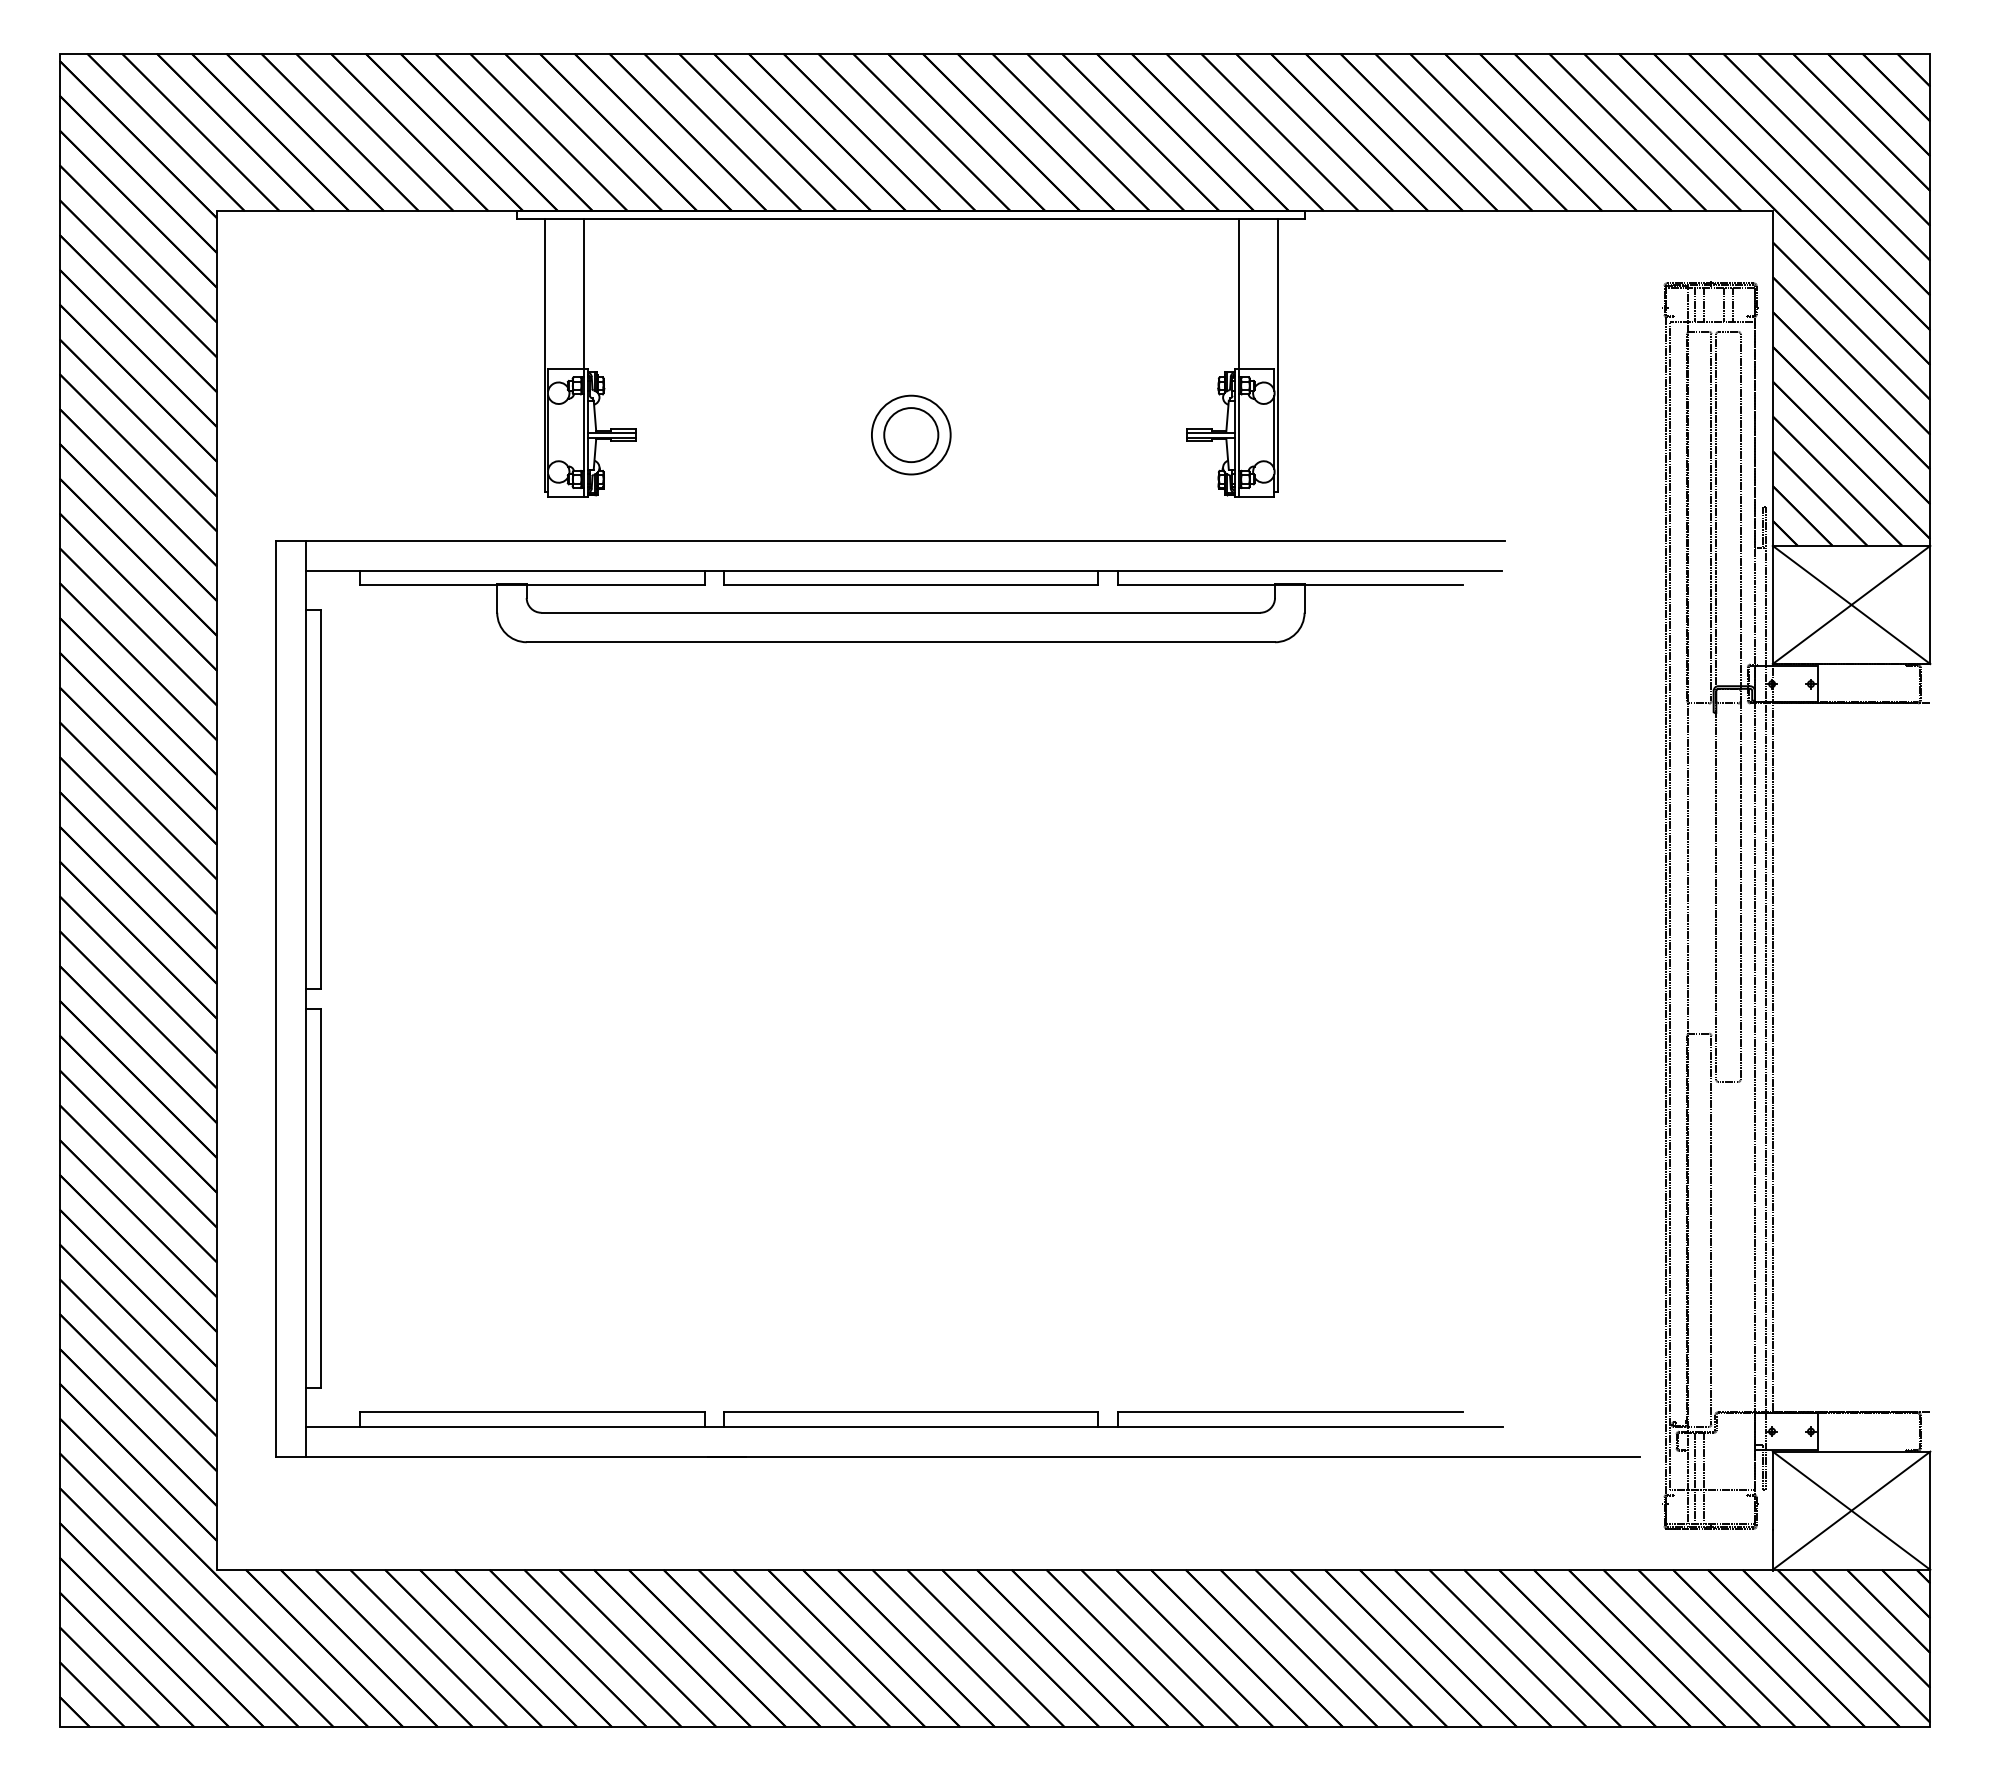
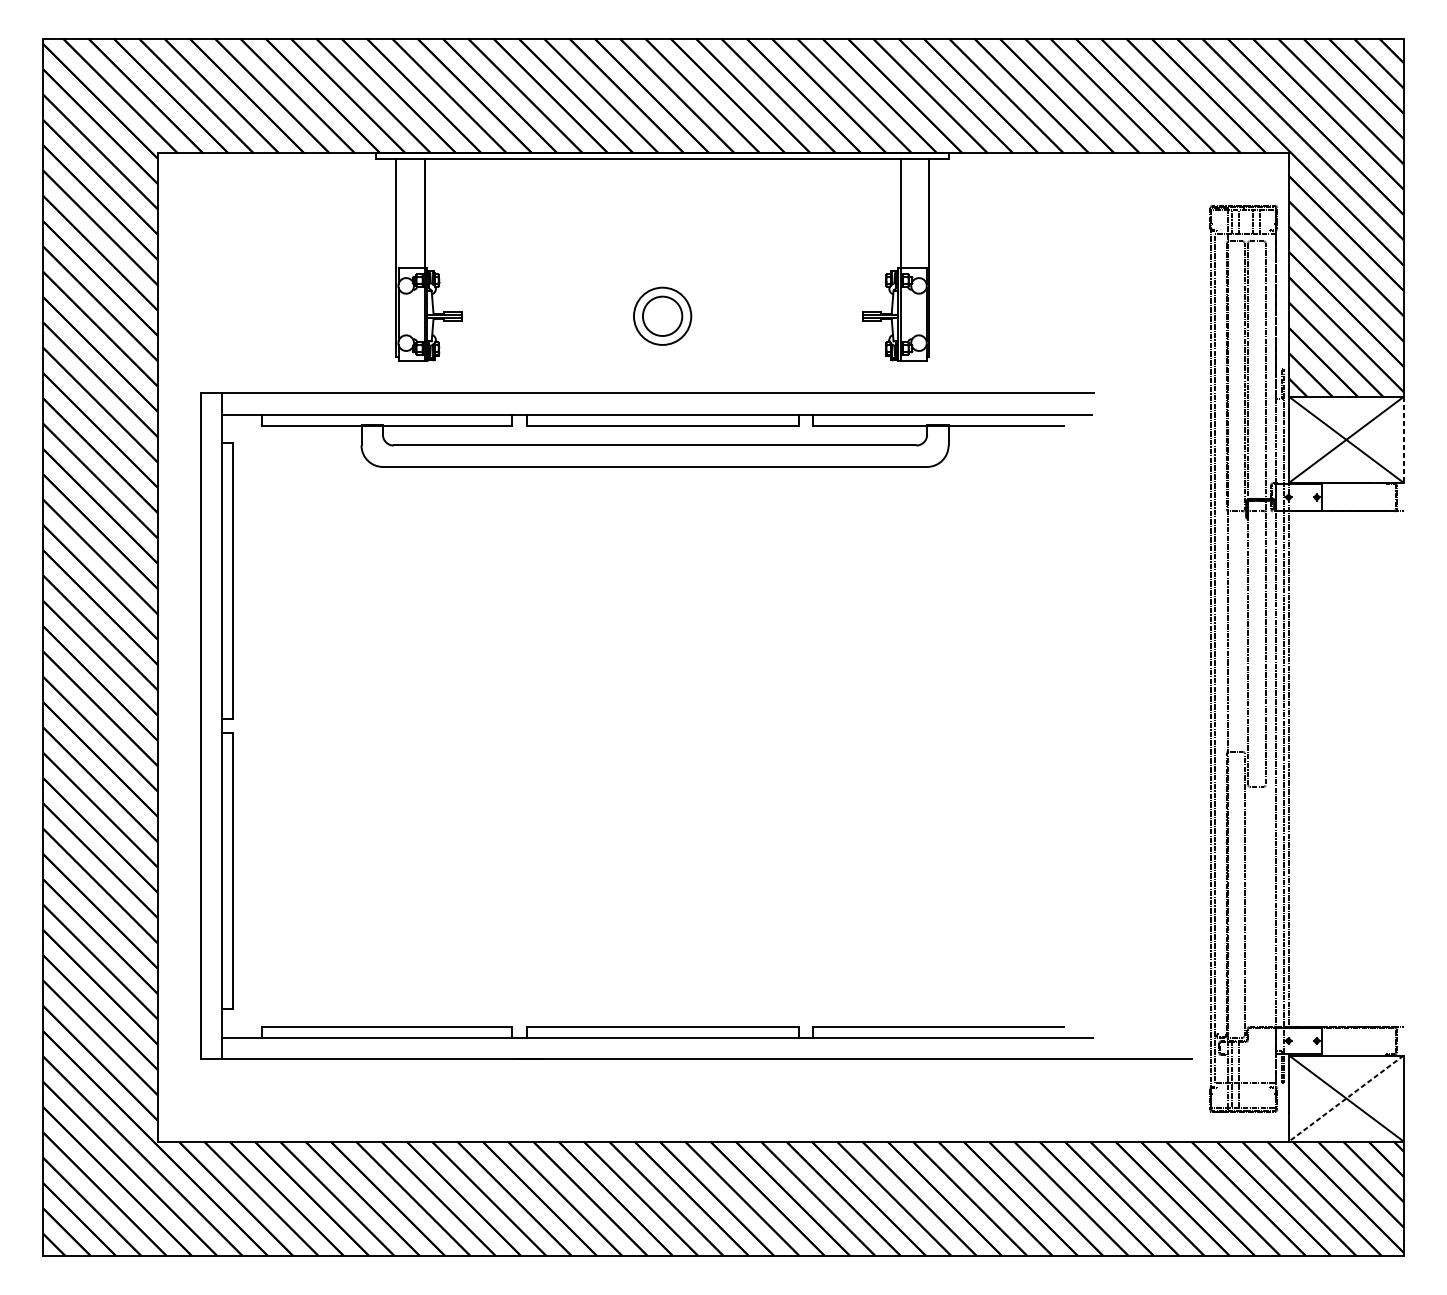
line: (1930, 605) -> (1403, 440), solid -> dashed
line: (1851, 1511) -> (1346, 1099), solid -> dashed

